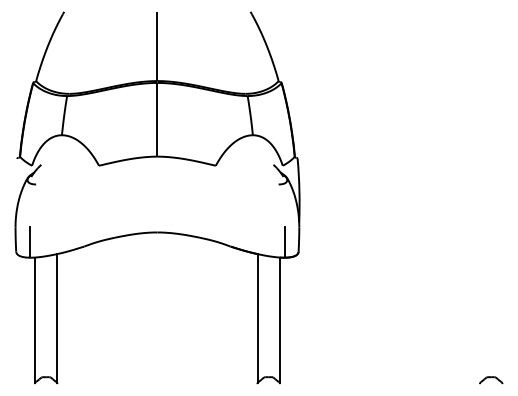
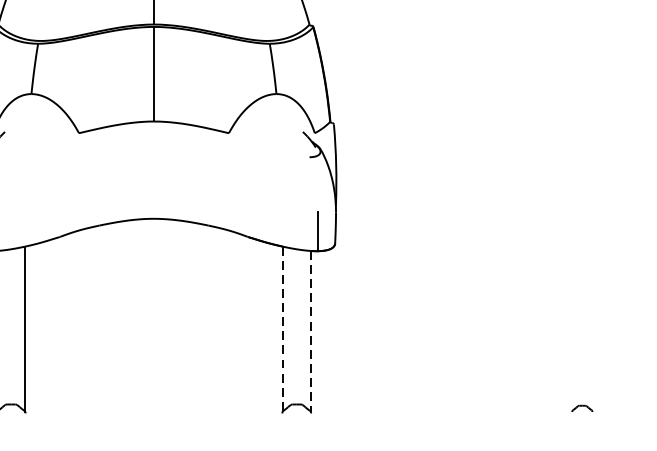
line: (257, 319) -> (282, 330), solid -> dashed
line: (279, 320) -> (310, 331), solid -> dashed
part: (491, 380) -> (582, 408), size x0.7

